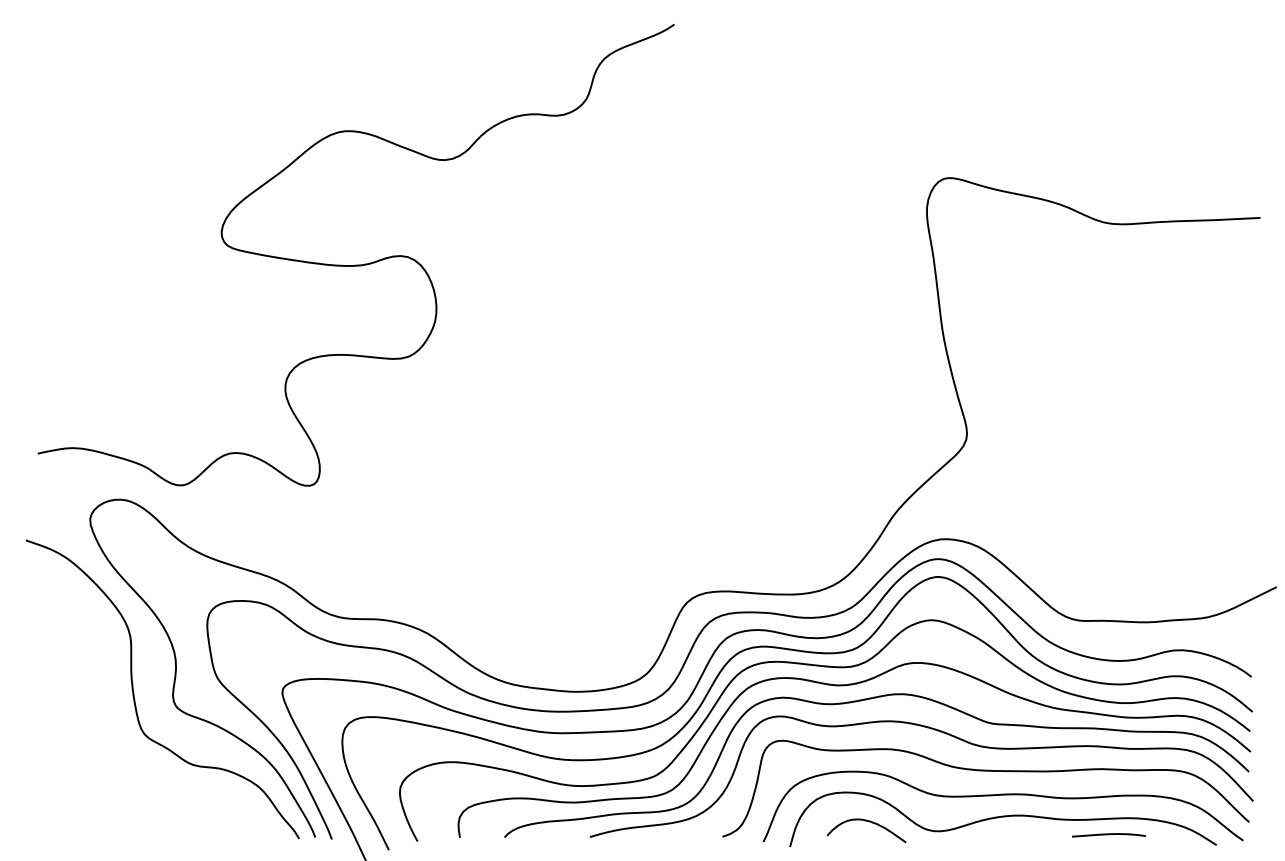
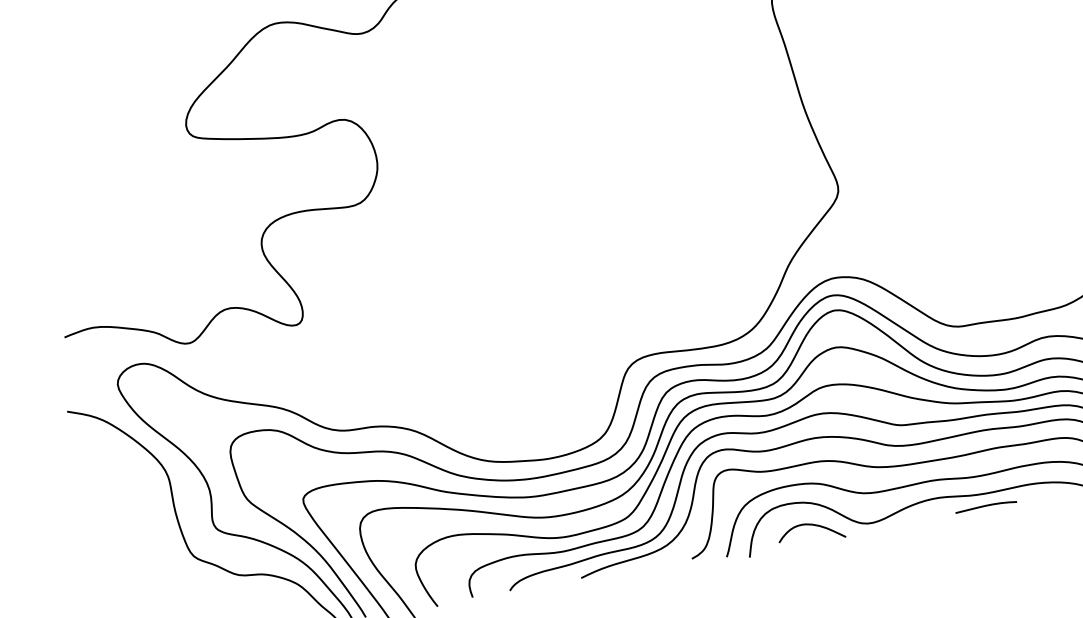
curve: (1108, 835) -> (985, 506), moved

